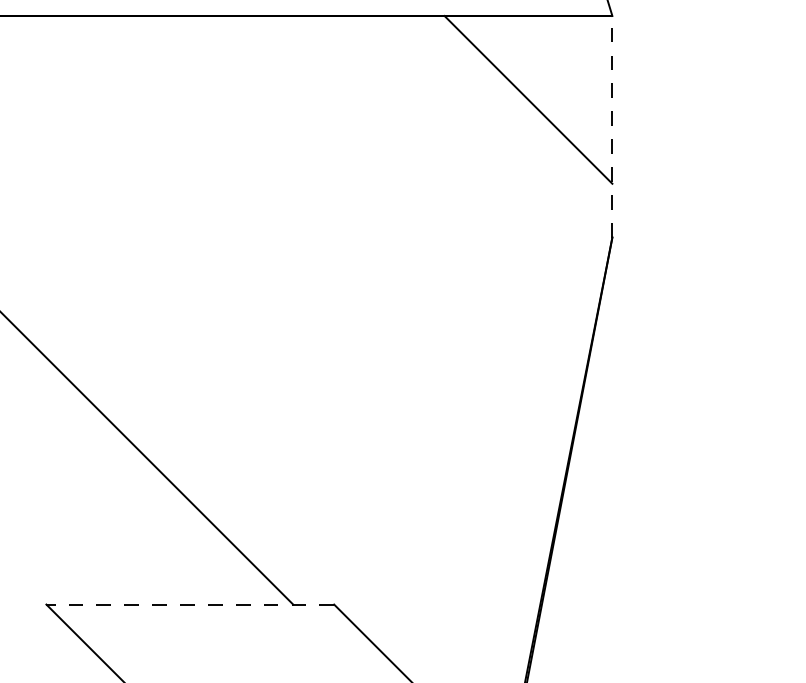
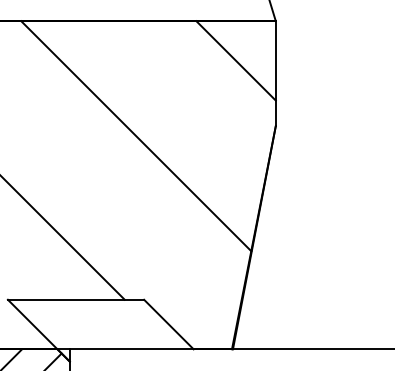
line: (611, 126) -> (275, 73), dashed -> solid
line: (318, 259) -> (136, 136), added
line: (189, 603) -> (75, 299), dashed -> solid

